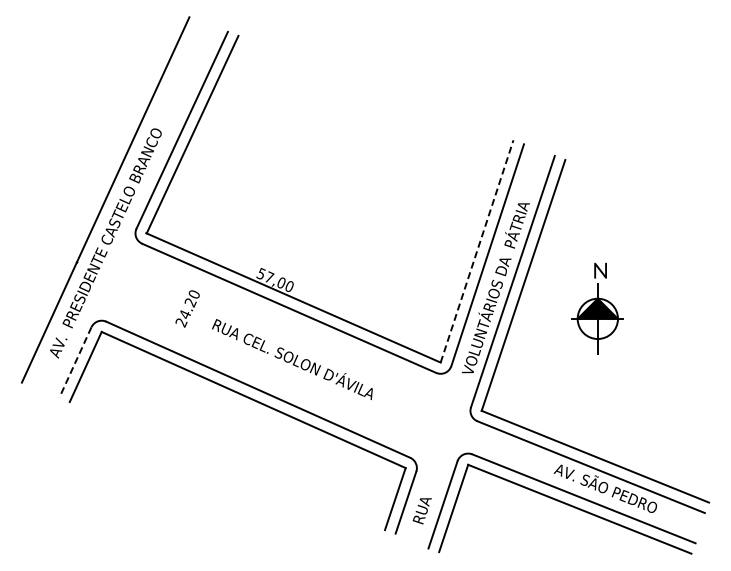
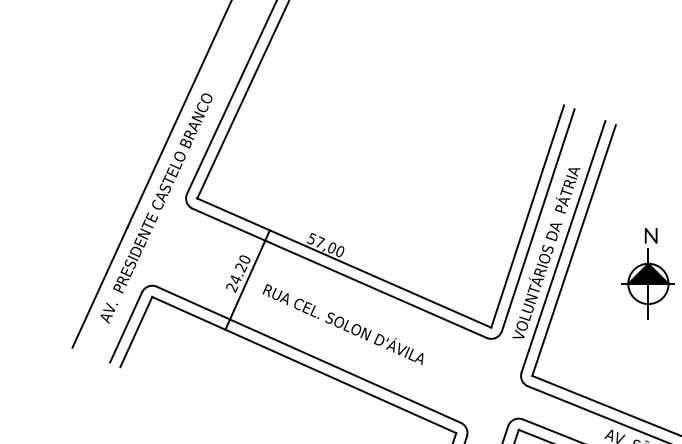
line: (477, 251) -> (528, 216), dashed -> solid
line: (196, 314) -> (247, 279), added
line: (75, 362) -> (126, 327), dashed -> solid

